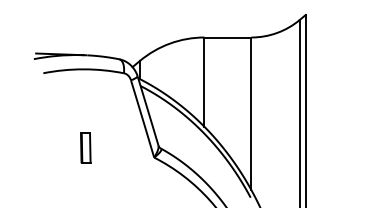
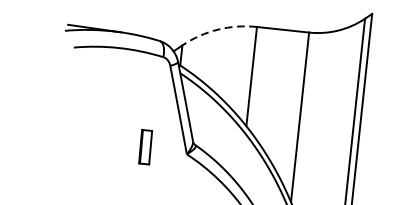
arc: (170, 43) -> (218, 29), solid -> dashed
part: (85, 147) -> (145, 146), moved

